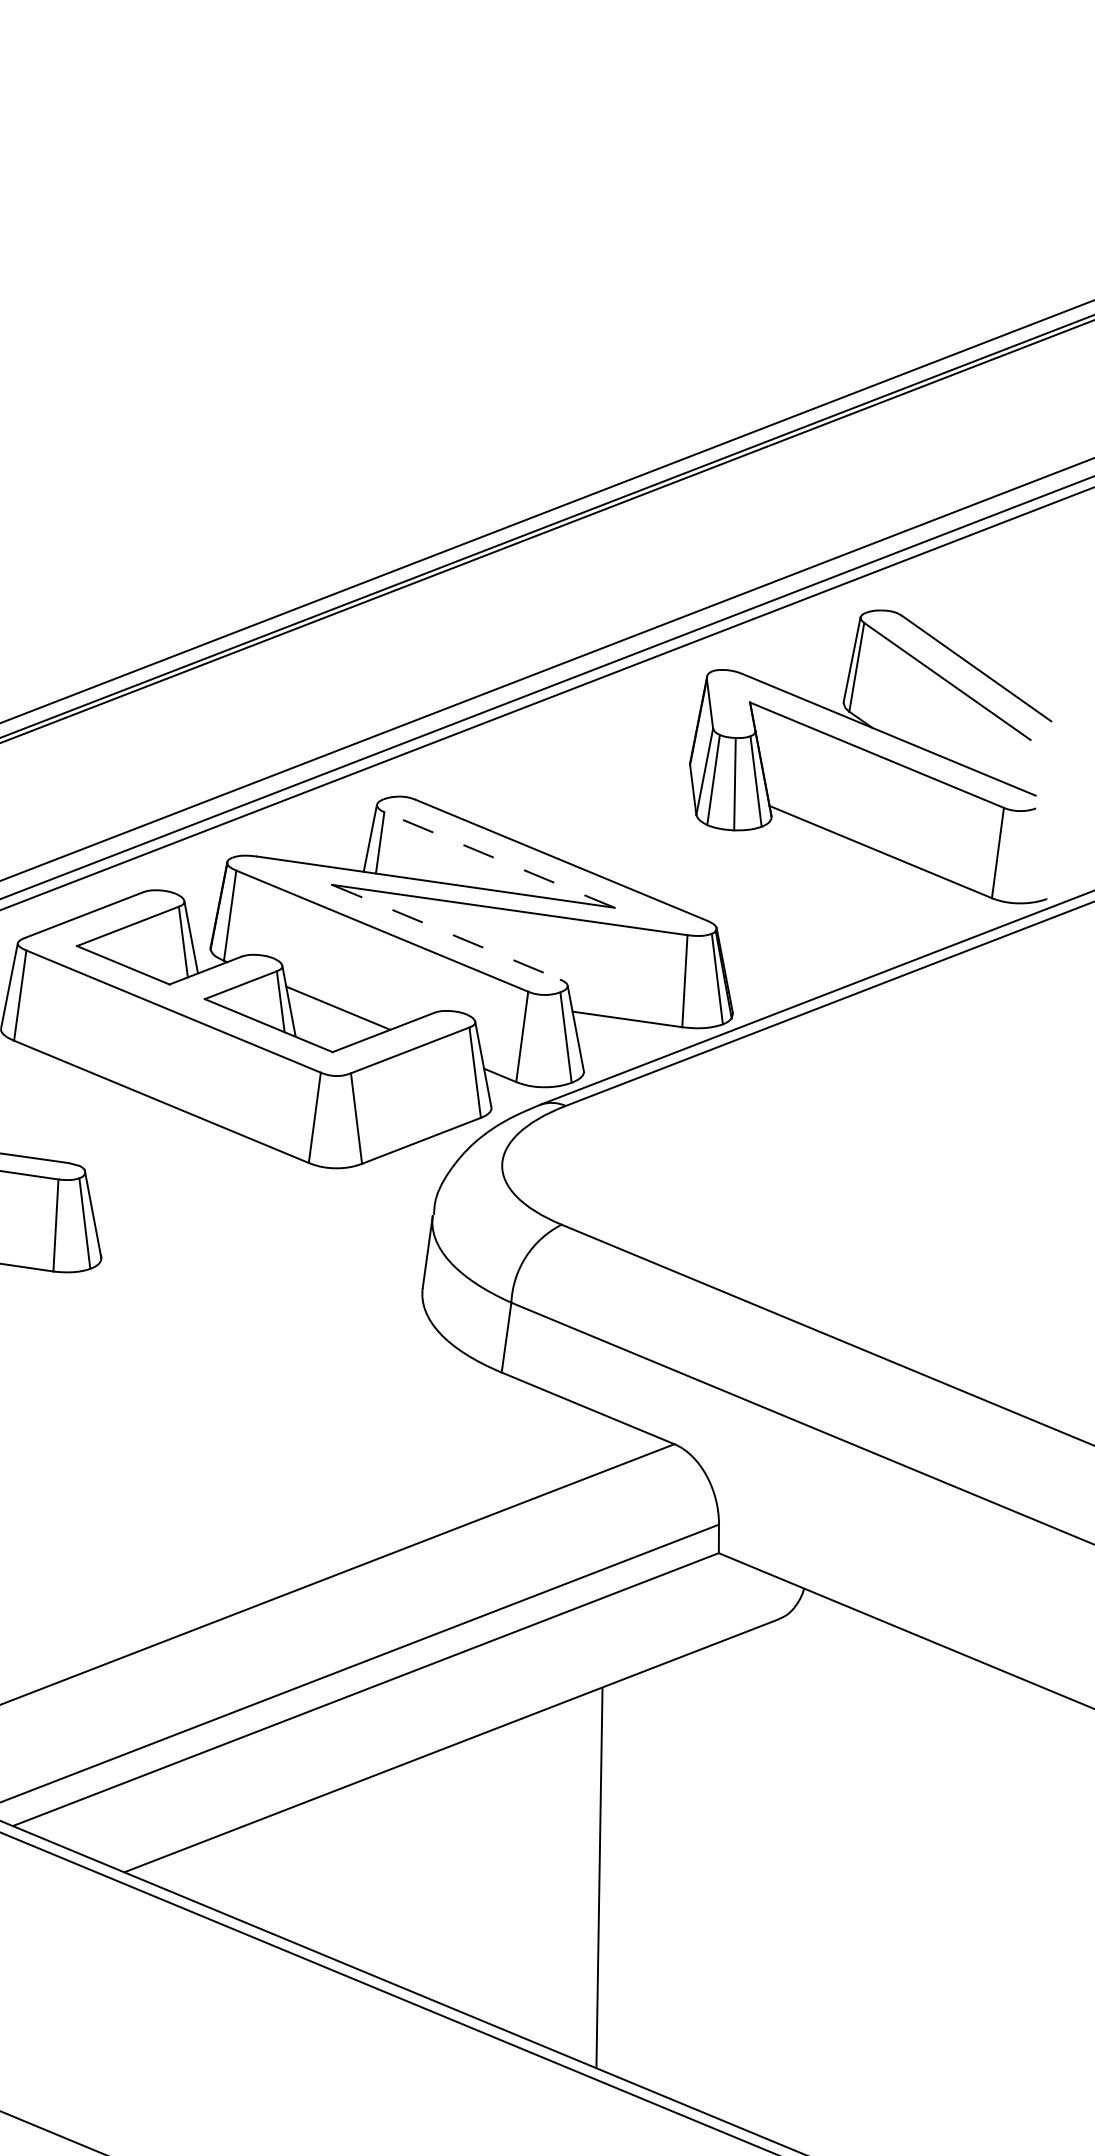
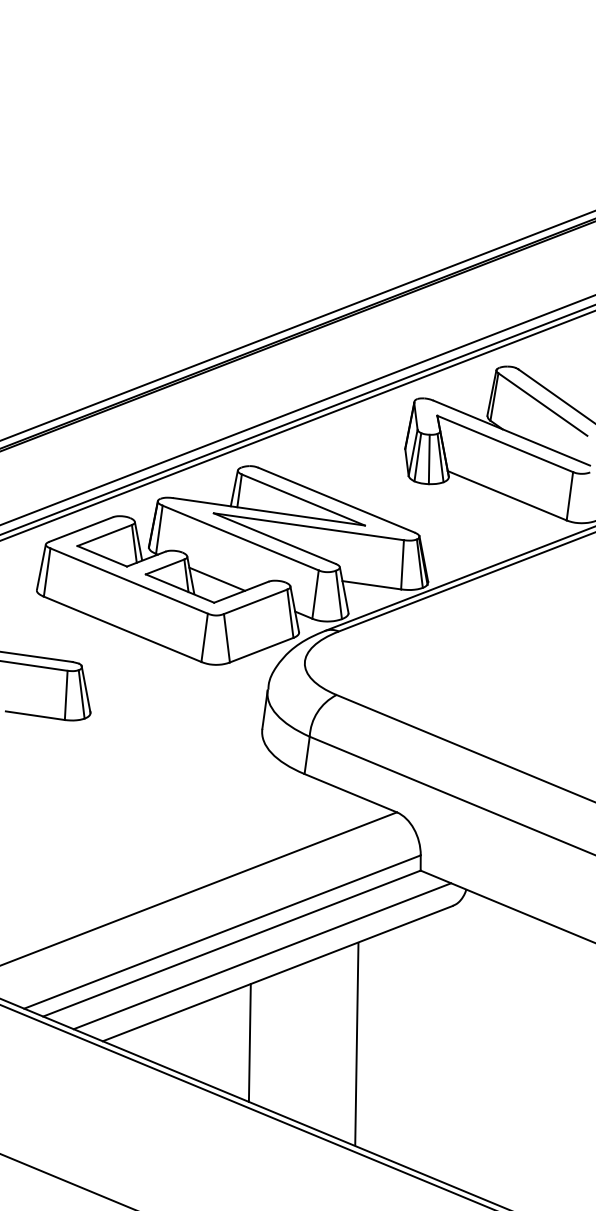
line: (499, 860) -> (303, 500), dashed -> solid
line: (445, 931) -> (274, 538), dashed -> solid
line: (423, 1713) -> (262, 956), added
line: (398, 1874) -> (249, 1042), added

